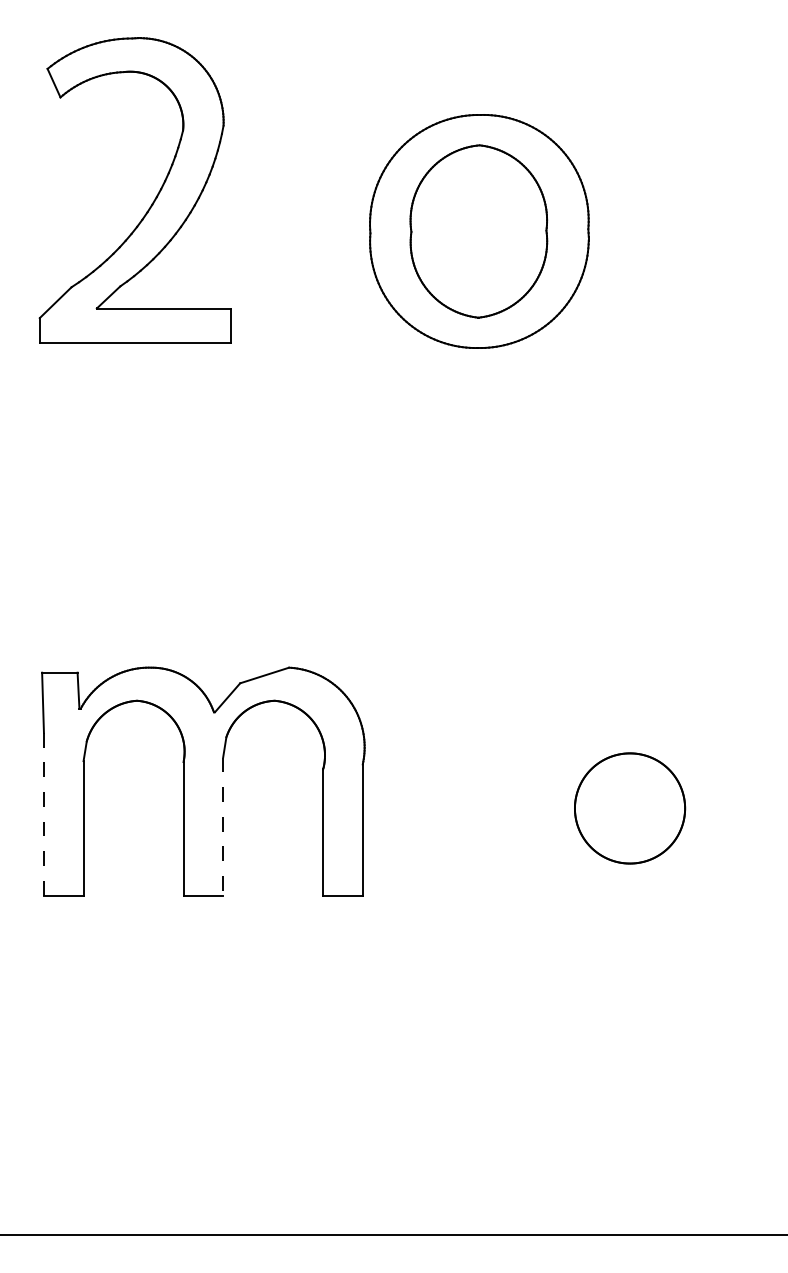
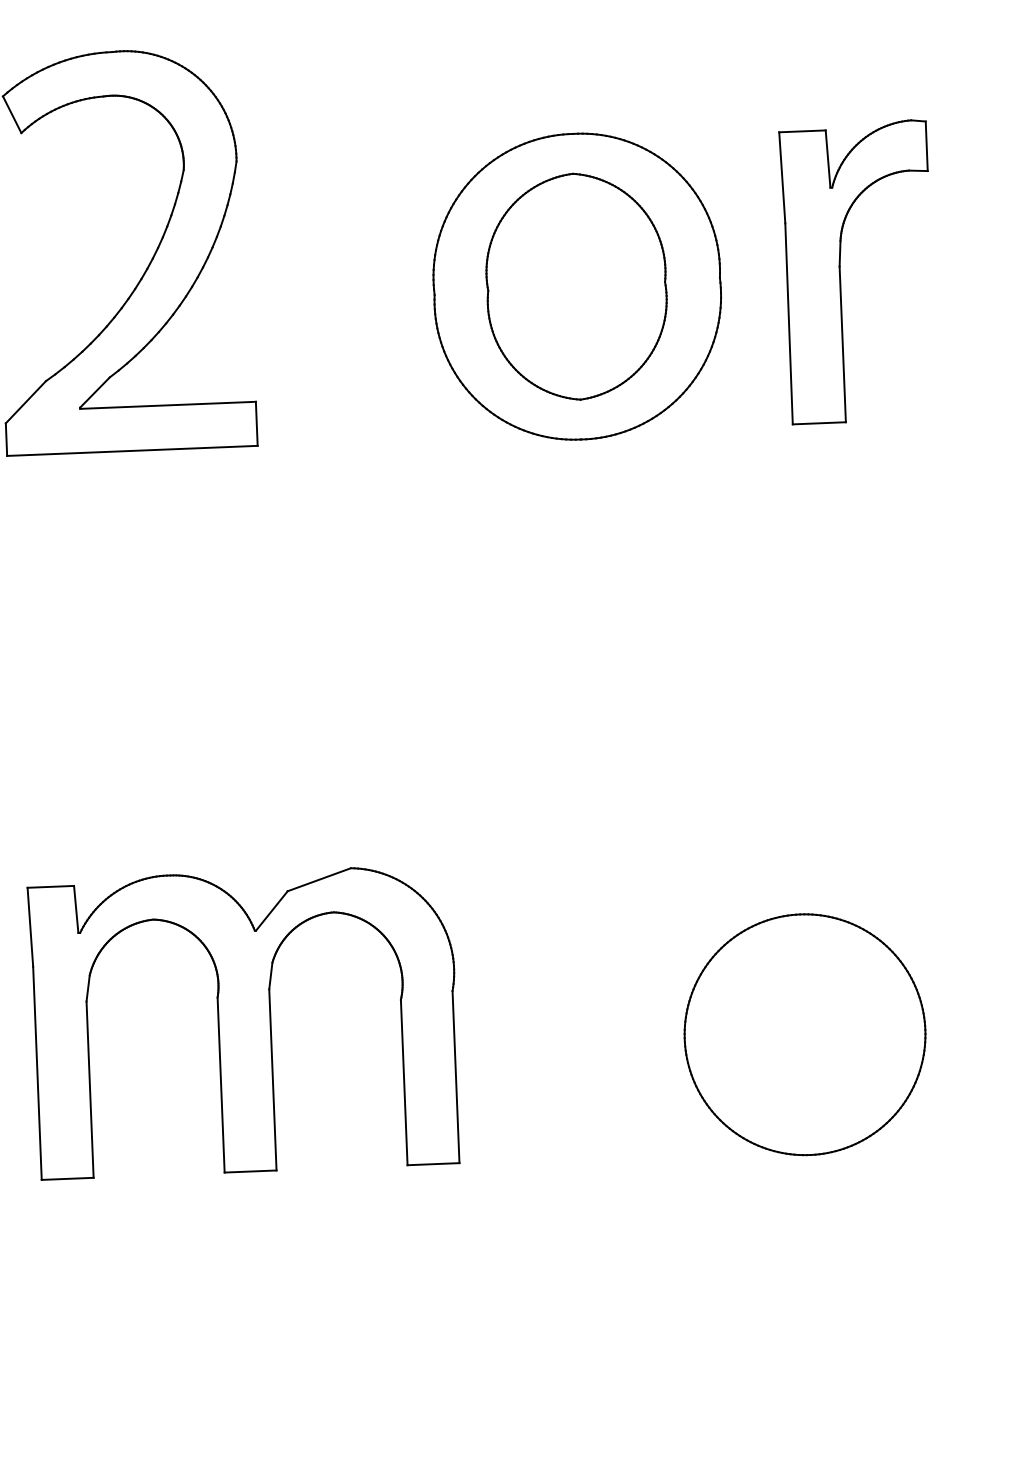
part: (680, 228) -> (840, 272), added
part: (629, 808) -> (804, 1034), size x1.67
line: (43, 813) -> (36, 1072), dashed -> solid
line: (223, 827) -> (273, 1081), dashed -> solid

